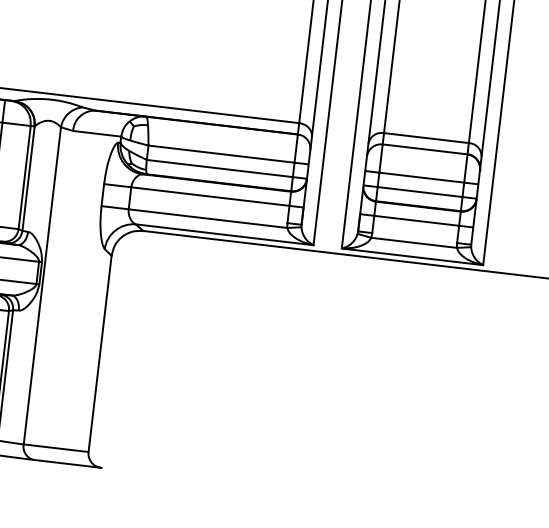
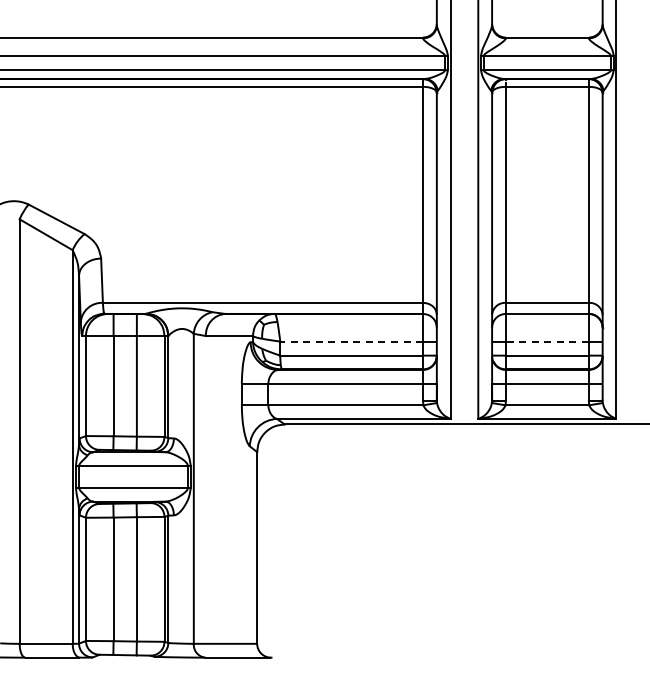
line: (221, 154) -> (351, 341), solid -> dashed
line: (420, 177) -> (546, 341), solid -> dashed

